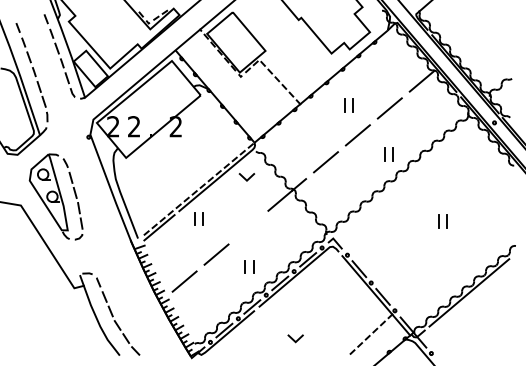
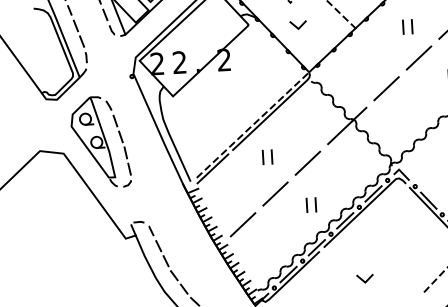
line: (245, 177) -> (296, 25), moved
part: (198, 218) -> (266, 156), moved
line: (248, 227) -> (307, 163), added

